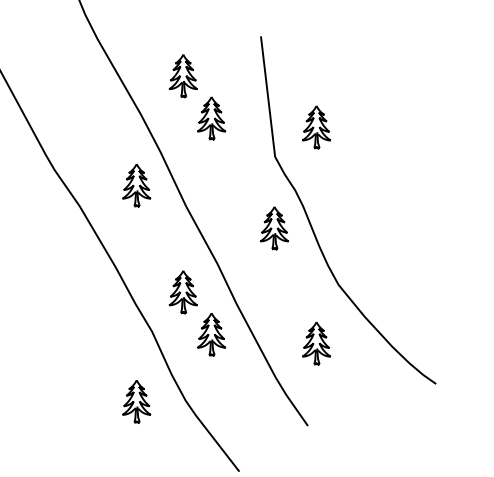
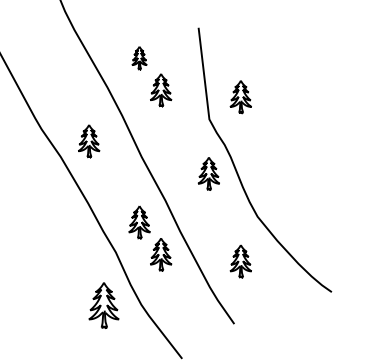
part: (183, 76) -> (139, 58), size x0.7
part: (137, 185) -> (89, 141), moved
part: (137, 401) -> (104, 305), size x1.4

